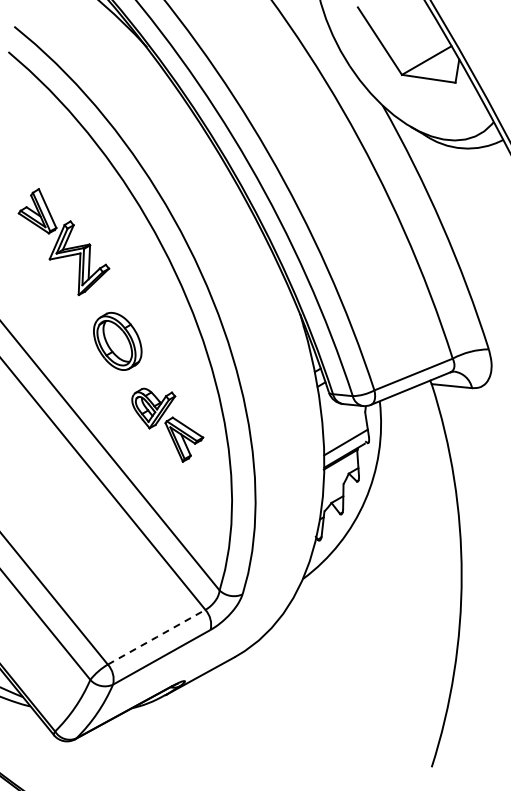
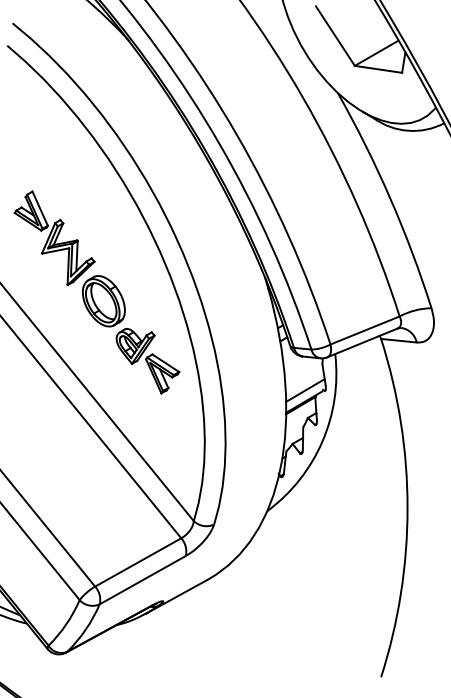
part: (63, 242) -> (54, 238), moved
part: (167, 424) -> (147, 360), moved
line: (156, 637) -> (138, 562), dashed -> solid

